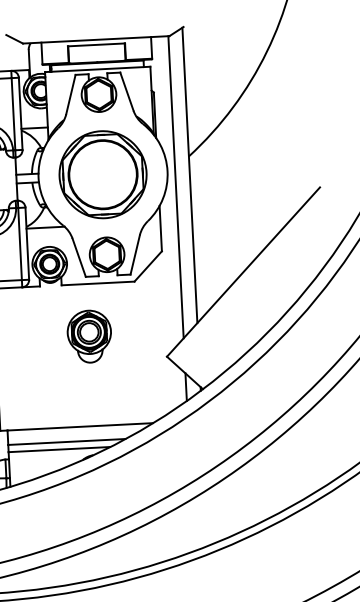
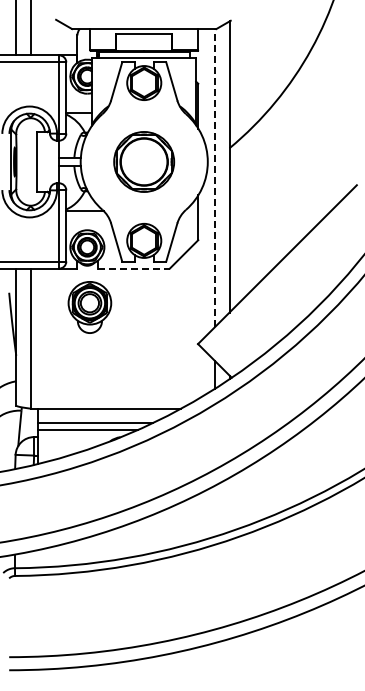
part: (102, 174) -> (143, 161), size x0.7
line: (176, 186) -> (215, 177), solid -> dashed
line: (97, 283) -> (133, 268), solid -> dashed
part: (89, 336) -> (89, 307), moved

